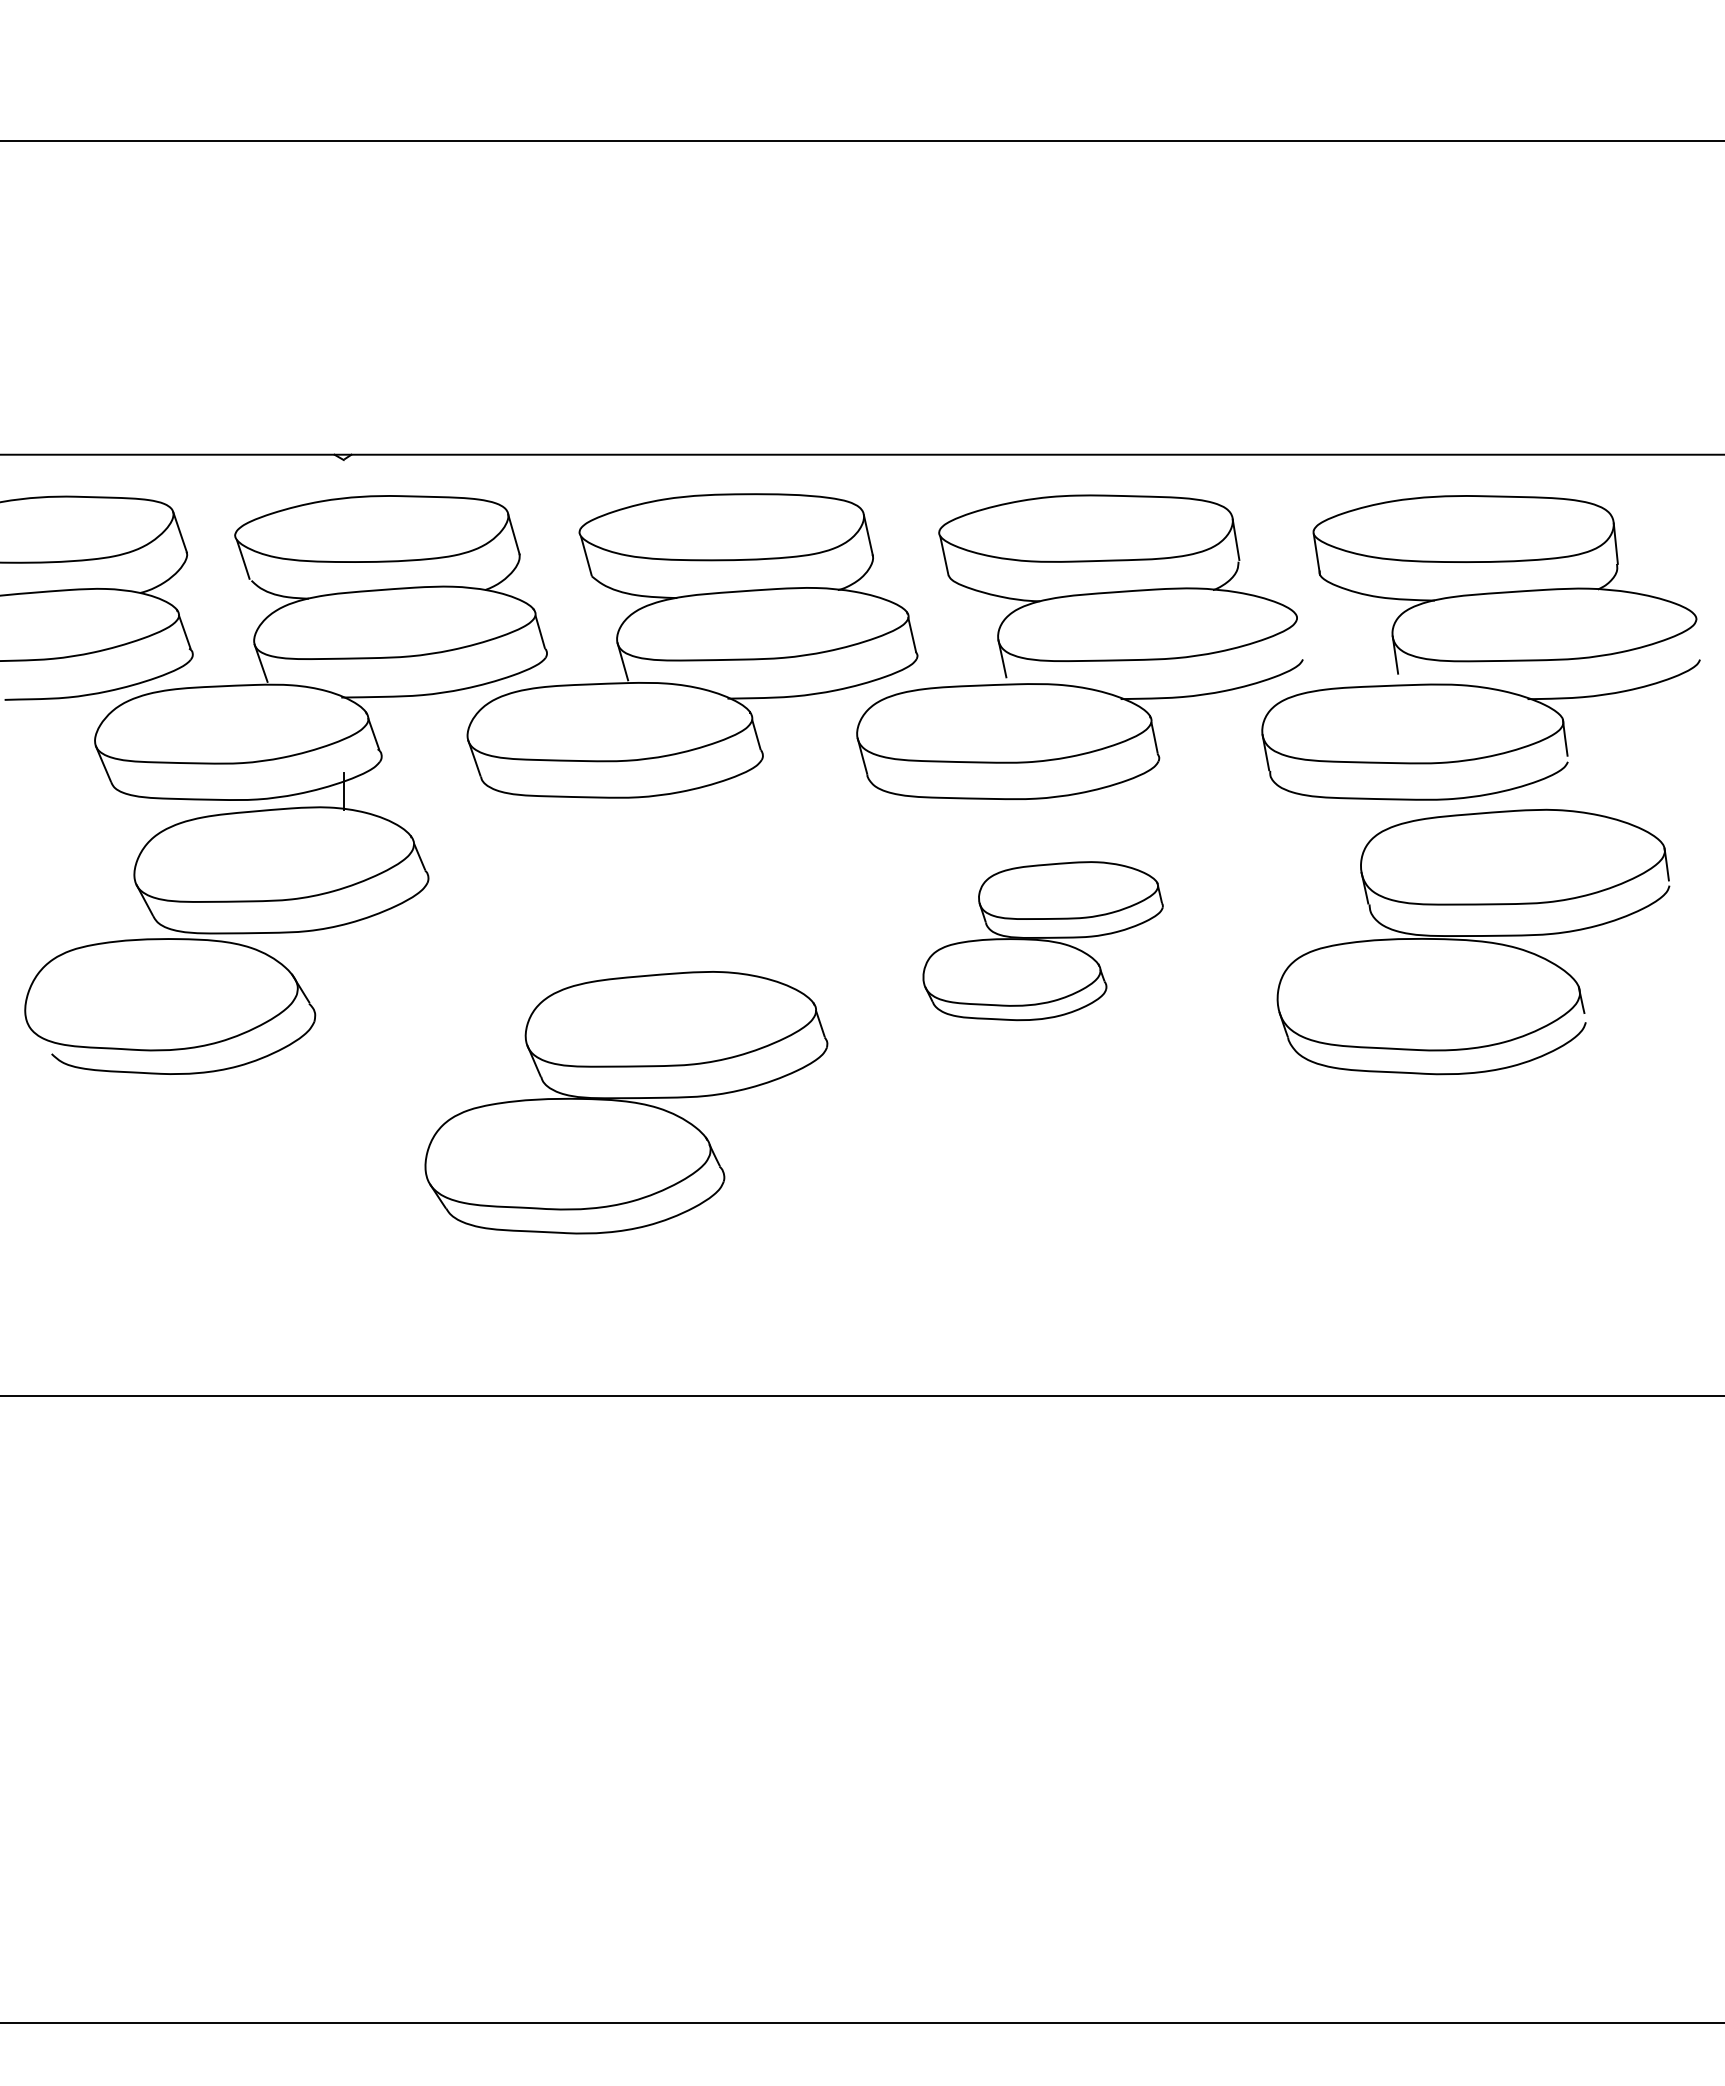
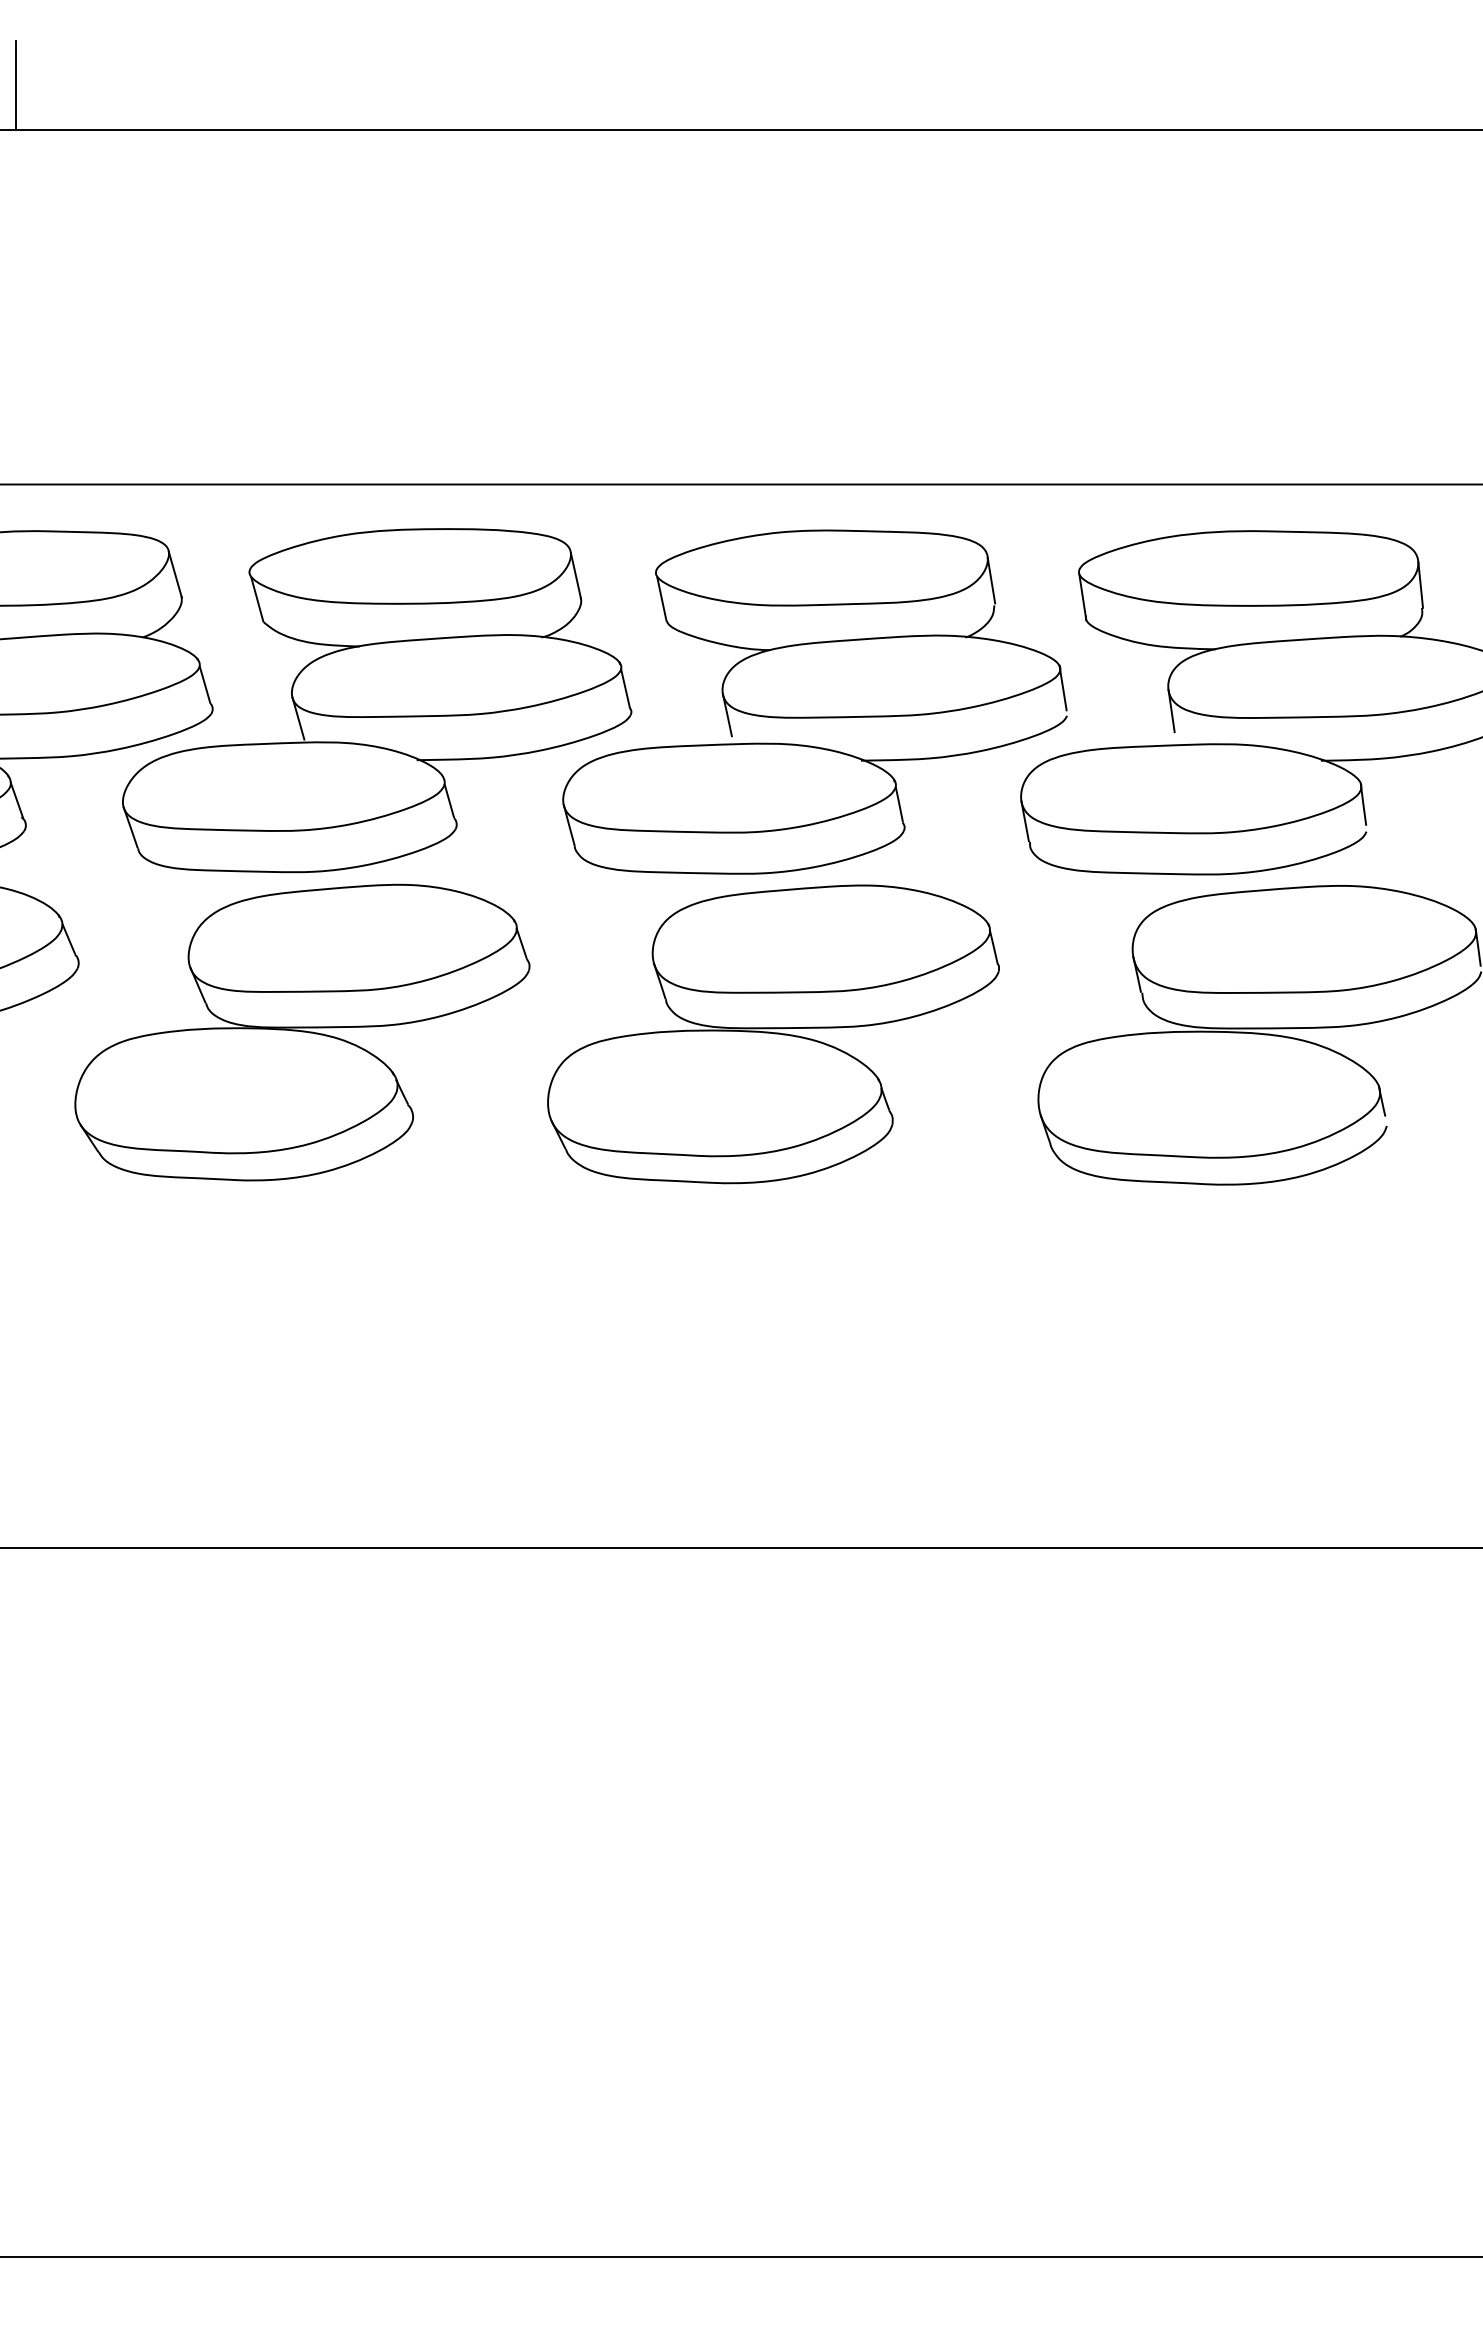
line: (373, 101) -> (16, 85), added
line: (1299, 634) -> (1063, 687), added
part: (1042, 940) -> (772, 1033), size x1.67
part: (626, 1102) -> (302, 1032), moved

